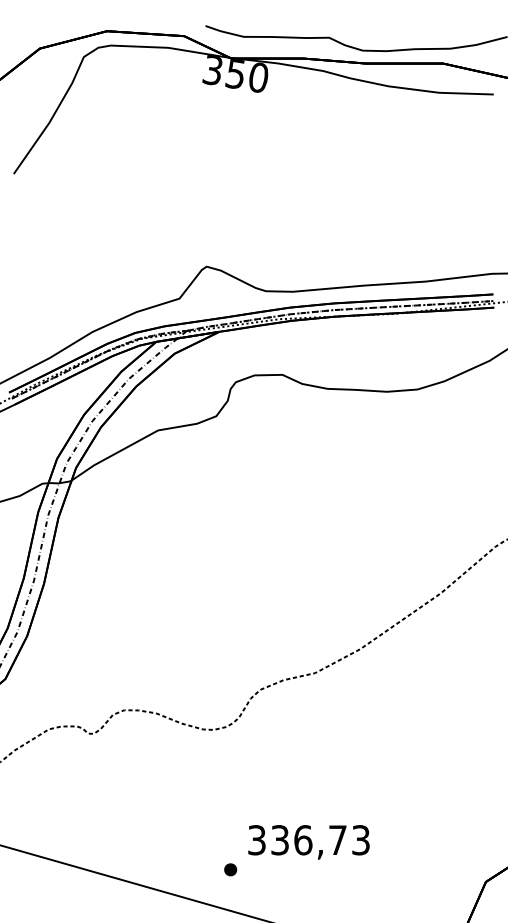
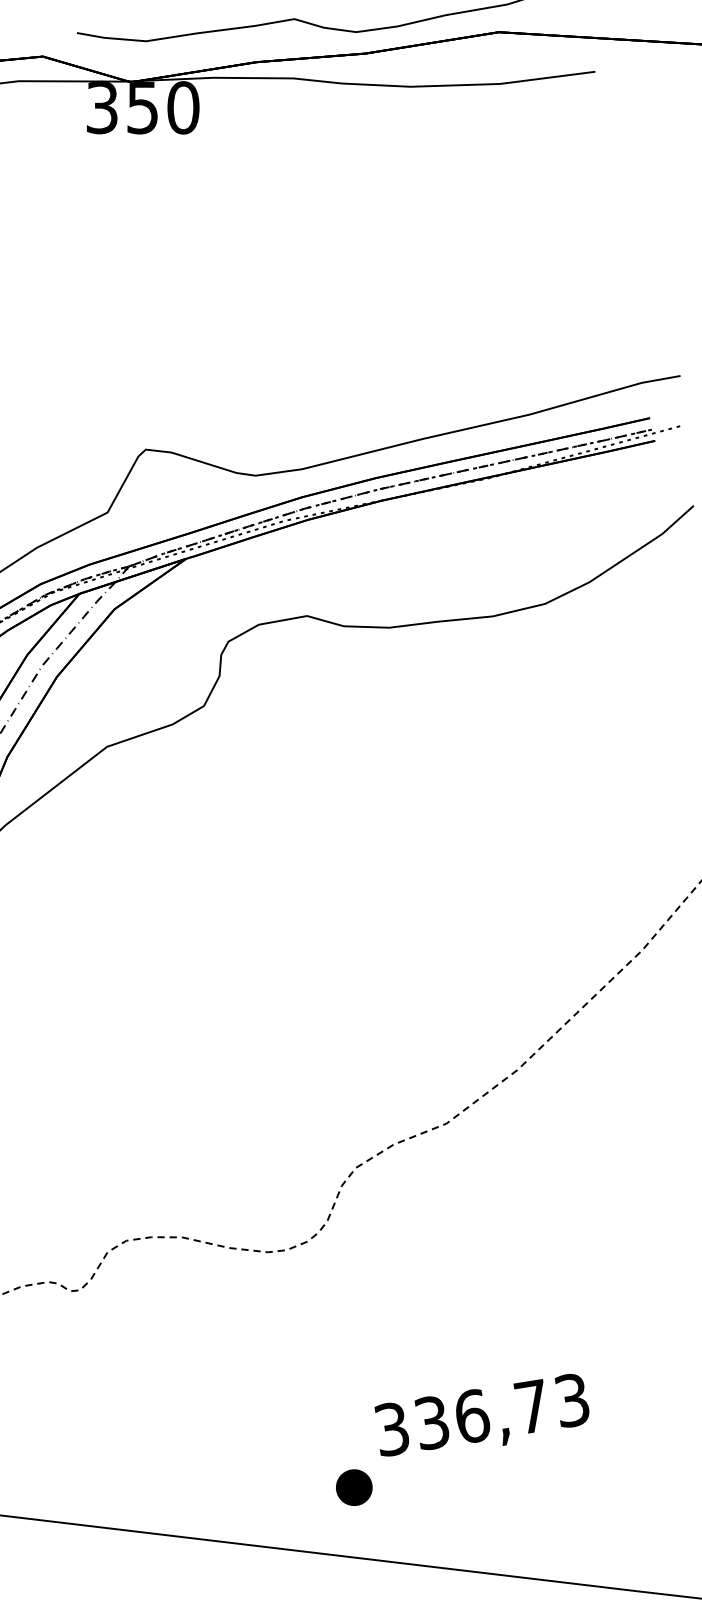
part: (230, 869) -> (354, 1487), size x1.6

